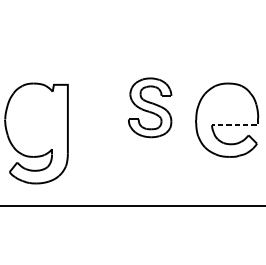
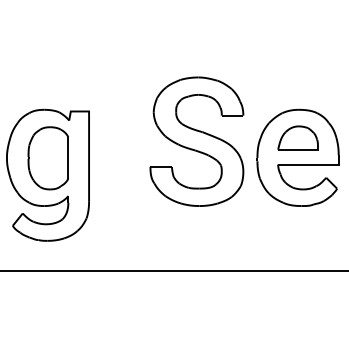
part: (226, 104) -> (297, 137), added
part: (149, 107) -> (196, 141), size x1.67
part: (36, 120) -> (47, 158), added
line: (238, 125) -> (313, 164), dashed -> solid

